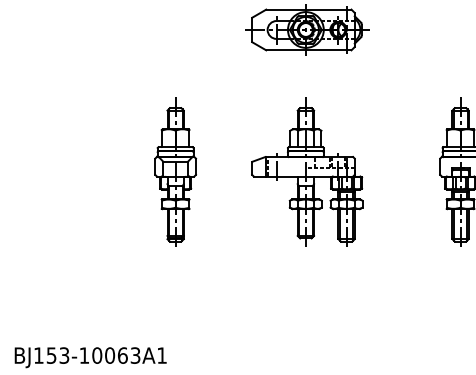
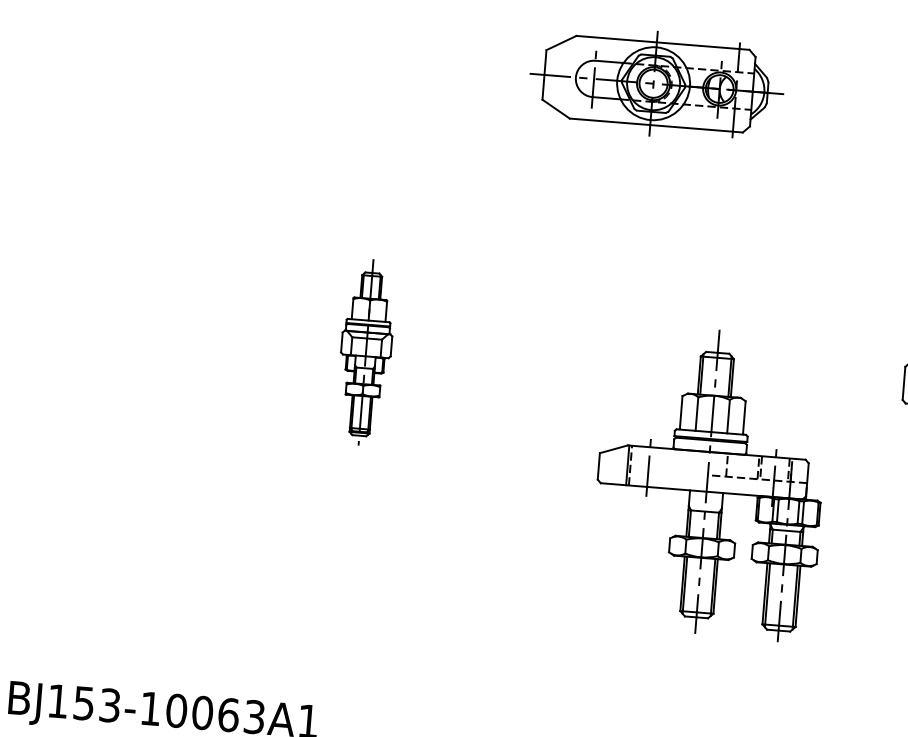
part: (175, 171) -> (365, 349), size x0.6
part: (307, 171) -> (710, 481), moved

